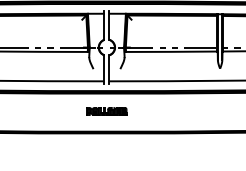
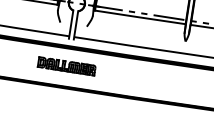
part: (106, 111) -> (66, 66), size x1.43

